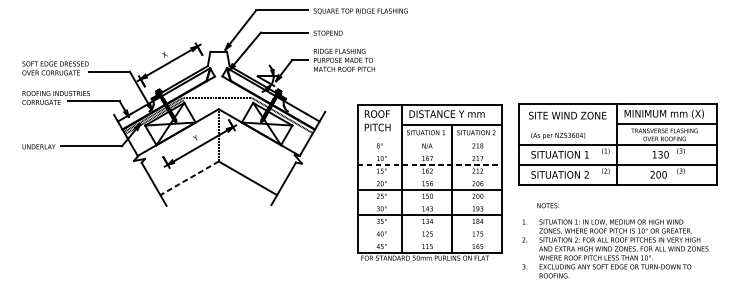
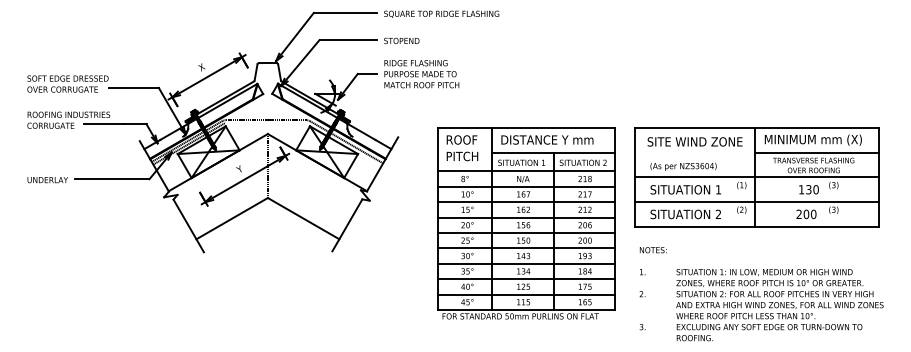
line: (429, 139) -> (526, 171), added
line: (429, 152) -> (526, 186), added
line: (429, 165) -> (526, 202), dashed -> solid
line: (429, 177) -> (526, 217), added
line: (189, 178) -> (231, 218), dashed -> solid
line: (429, 202) -> (526, 248), added
text: (547, 205) -> (652, 250), moved
line: (429, 228) -> (526, 279), added
line: (429, 240) -> (526, 294), added
text: (623, 249) -> (779, 305), moved

